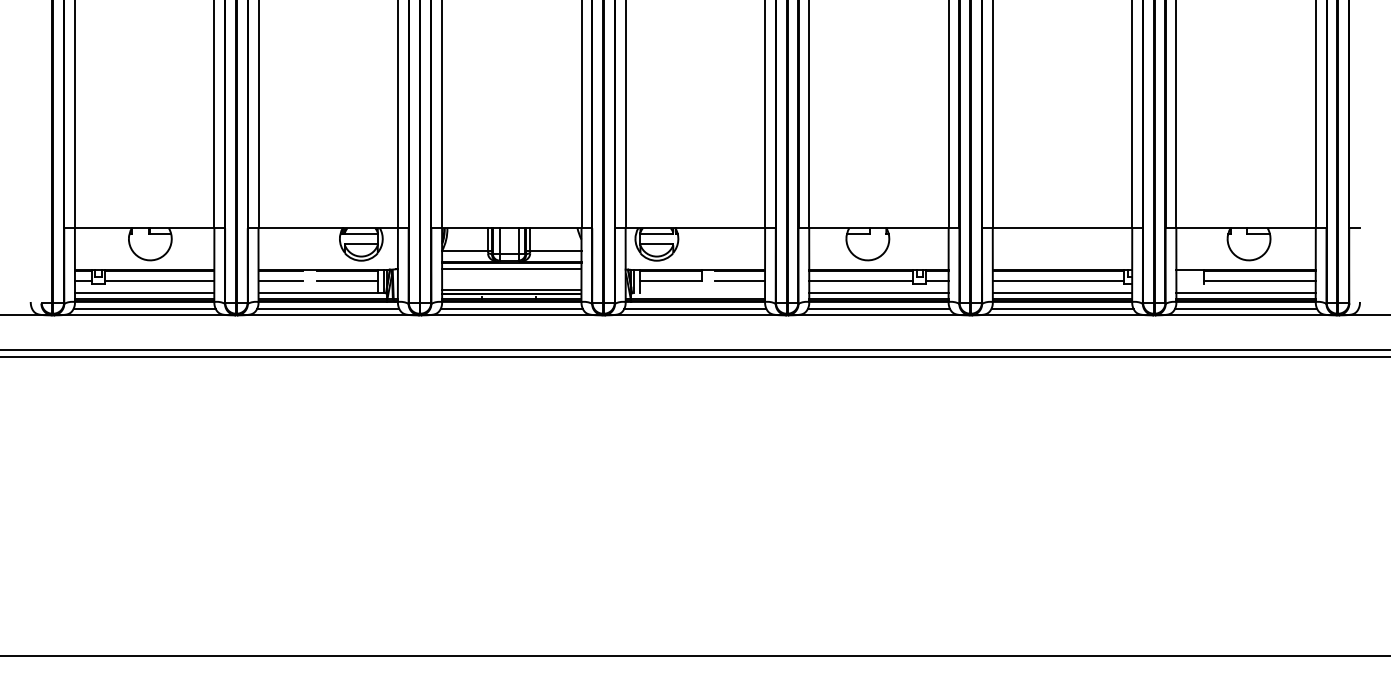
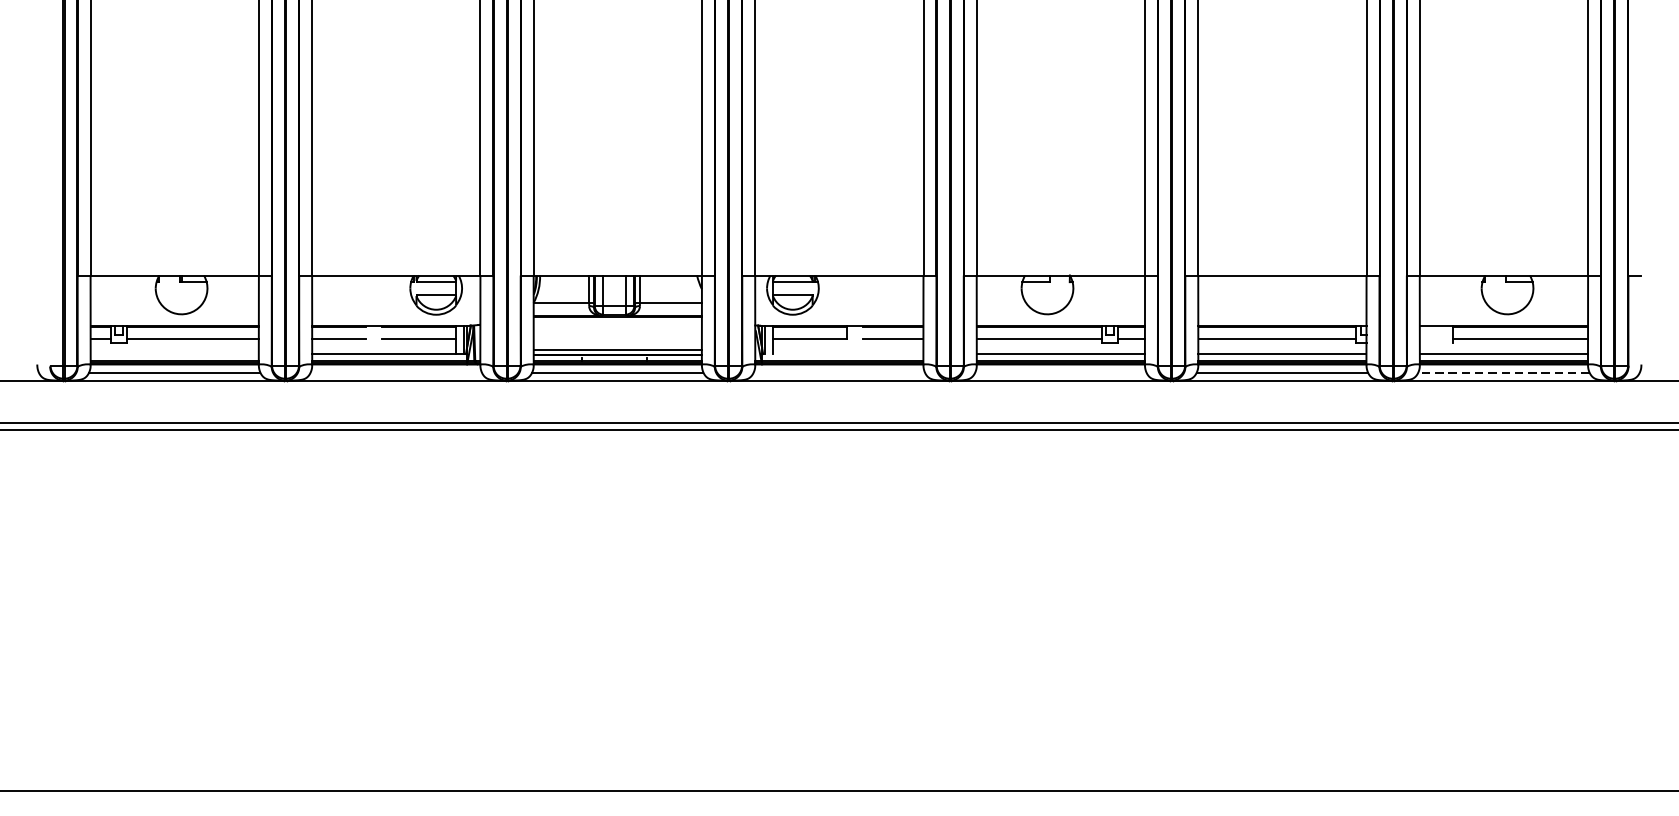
line: (511, 269) -> (617, 325), removed
line: (144, 293) -> (174, 354), removed
line: (328, 308) -> (396, 372), removed
line: (695, 308) -> (839, 372), removed
line: (878, 308) -> (1060, 372), removed
line: (1246, 308) -> (1504, 372), solid -> dashed

